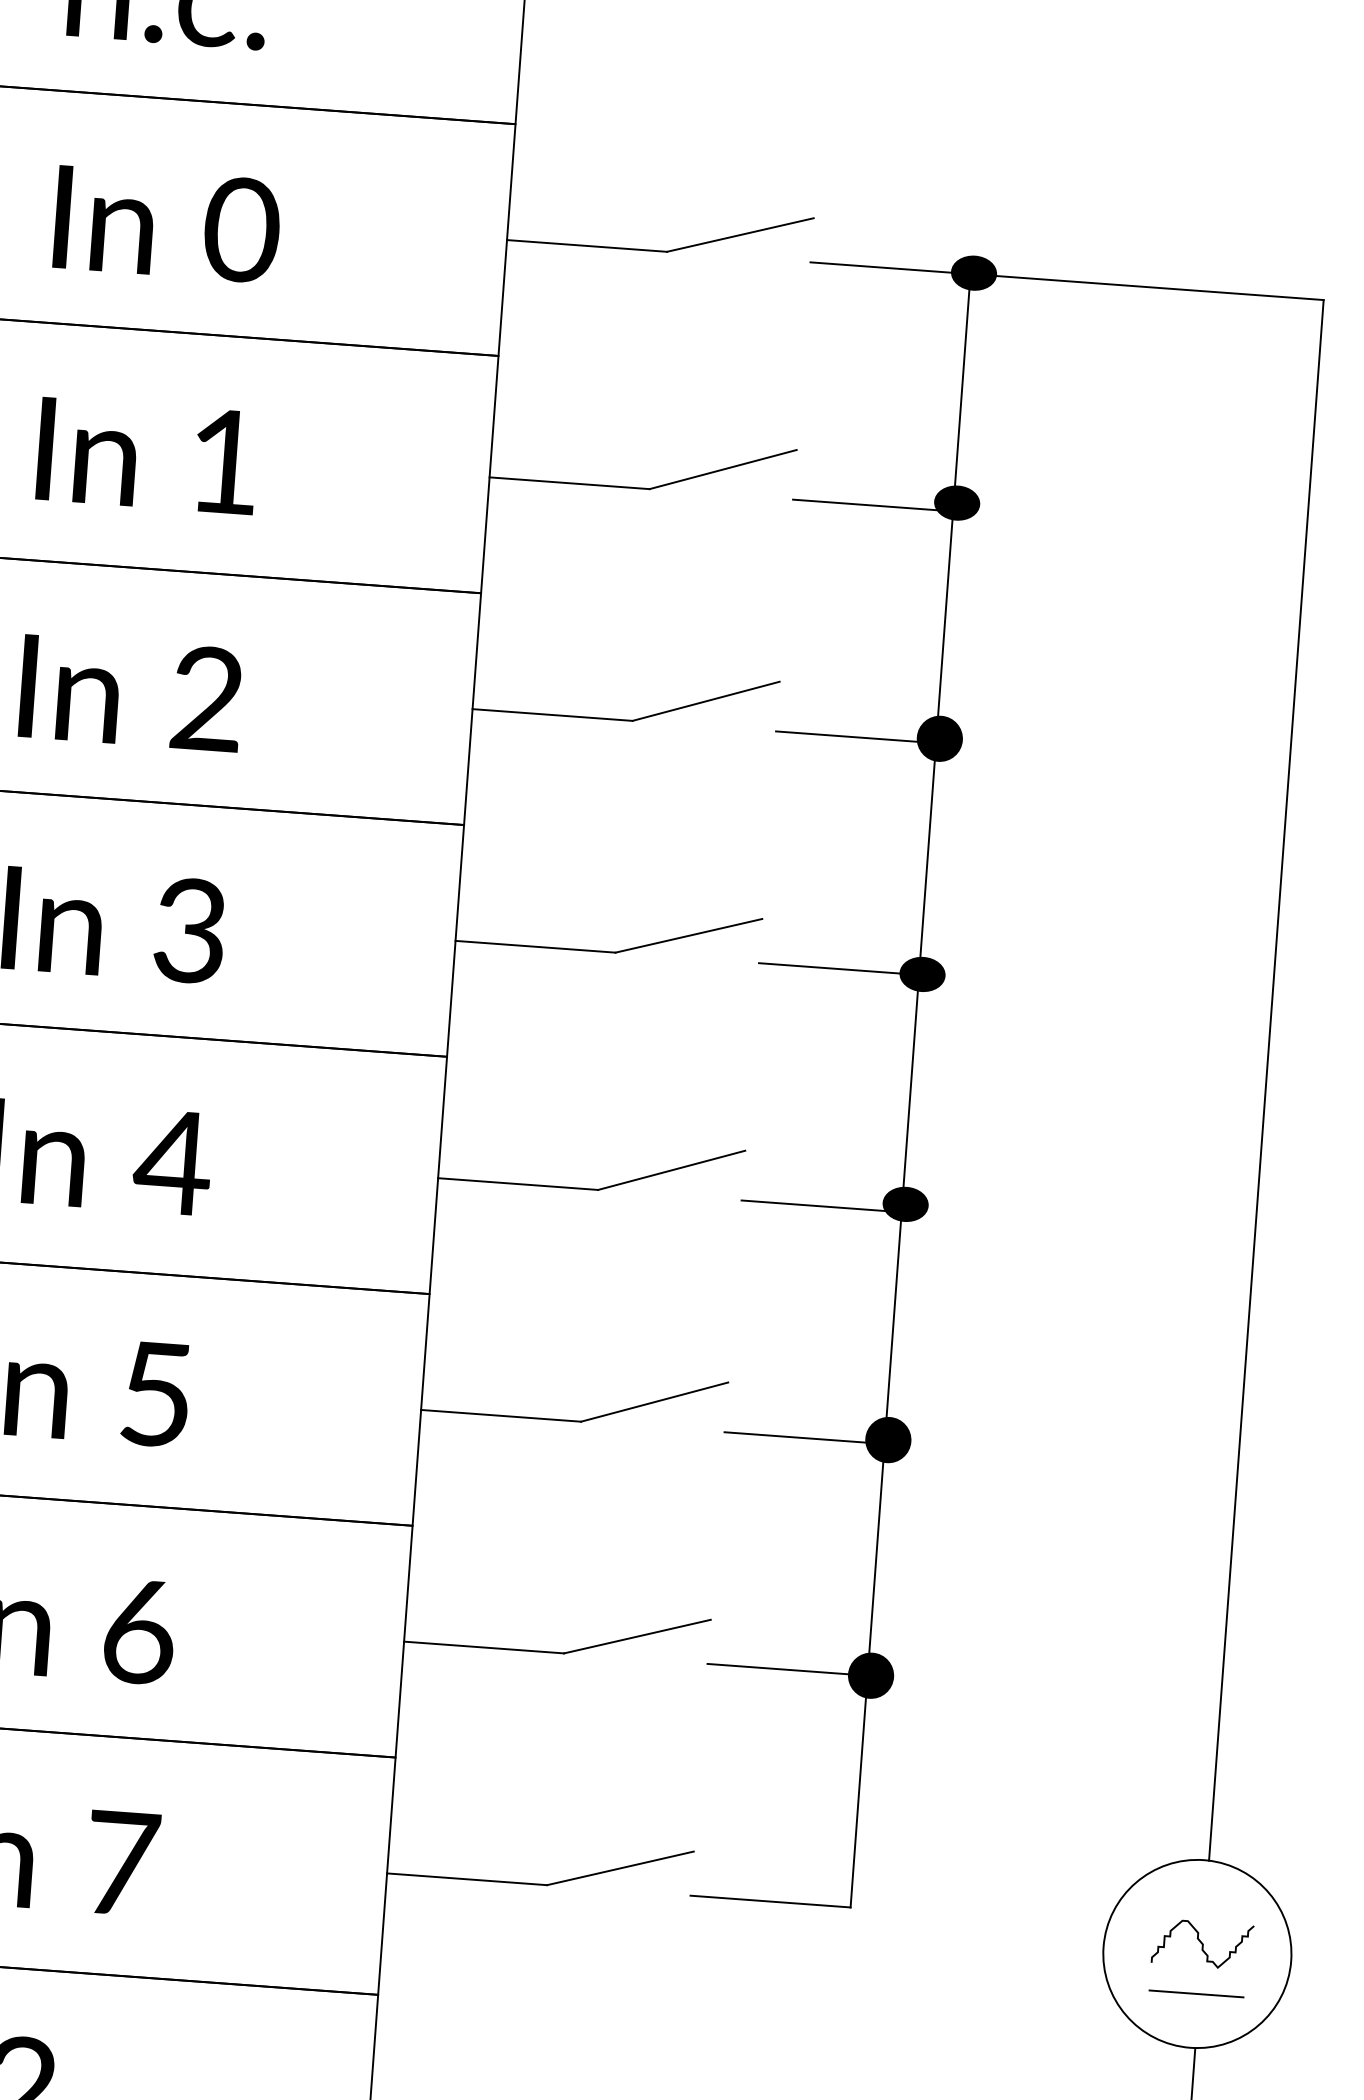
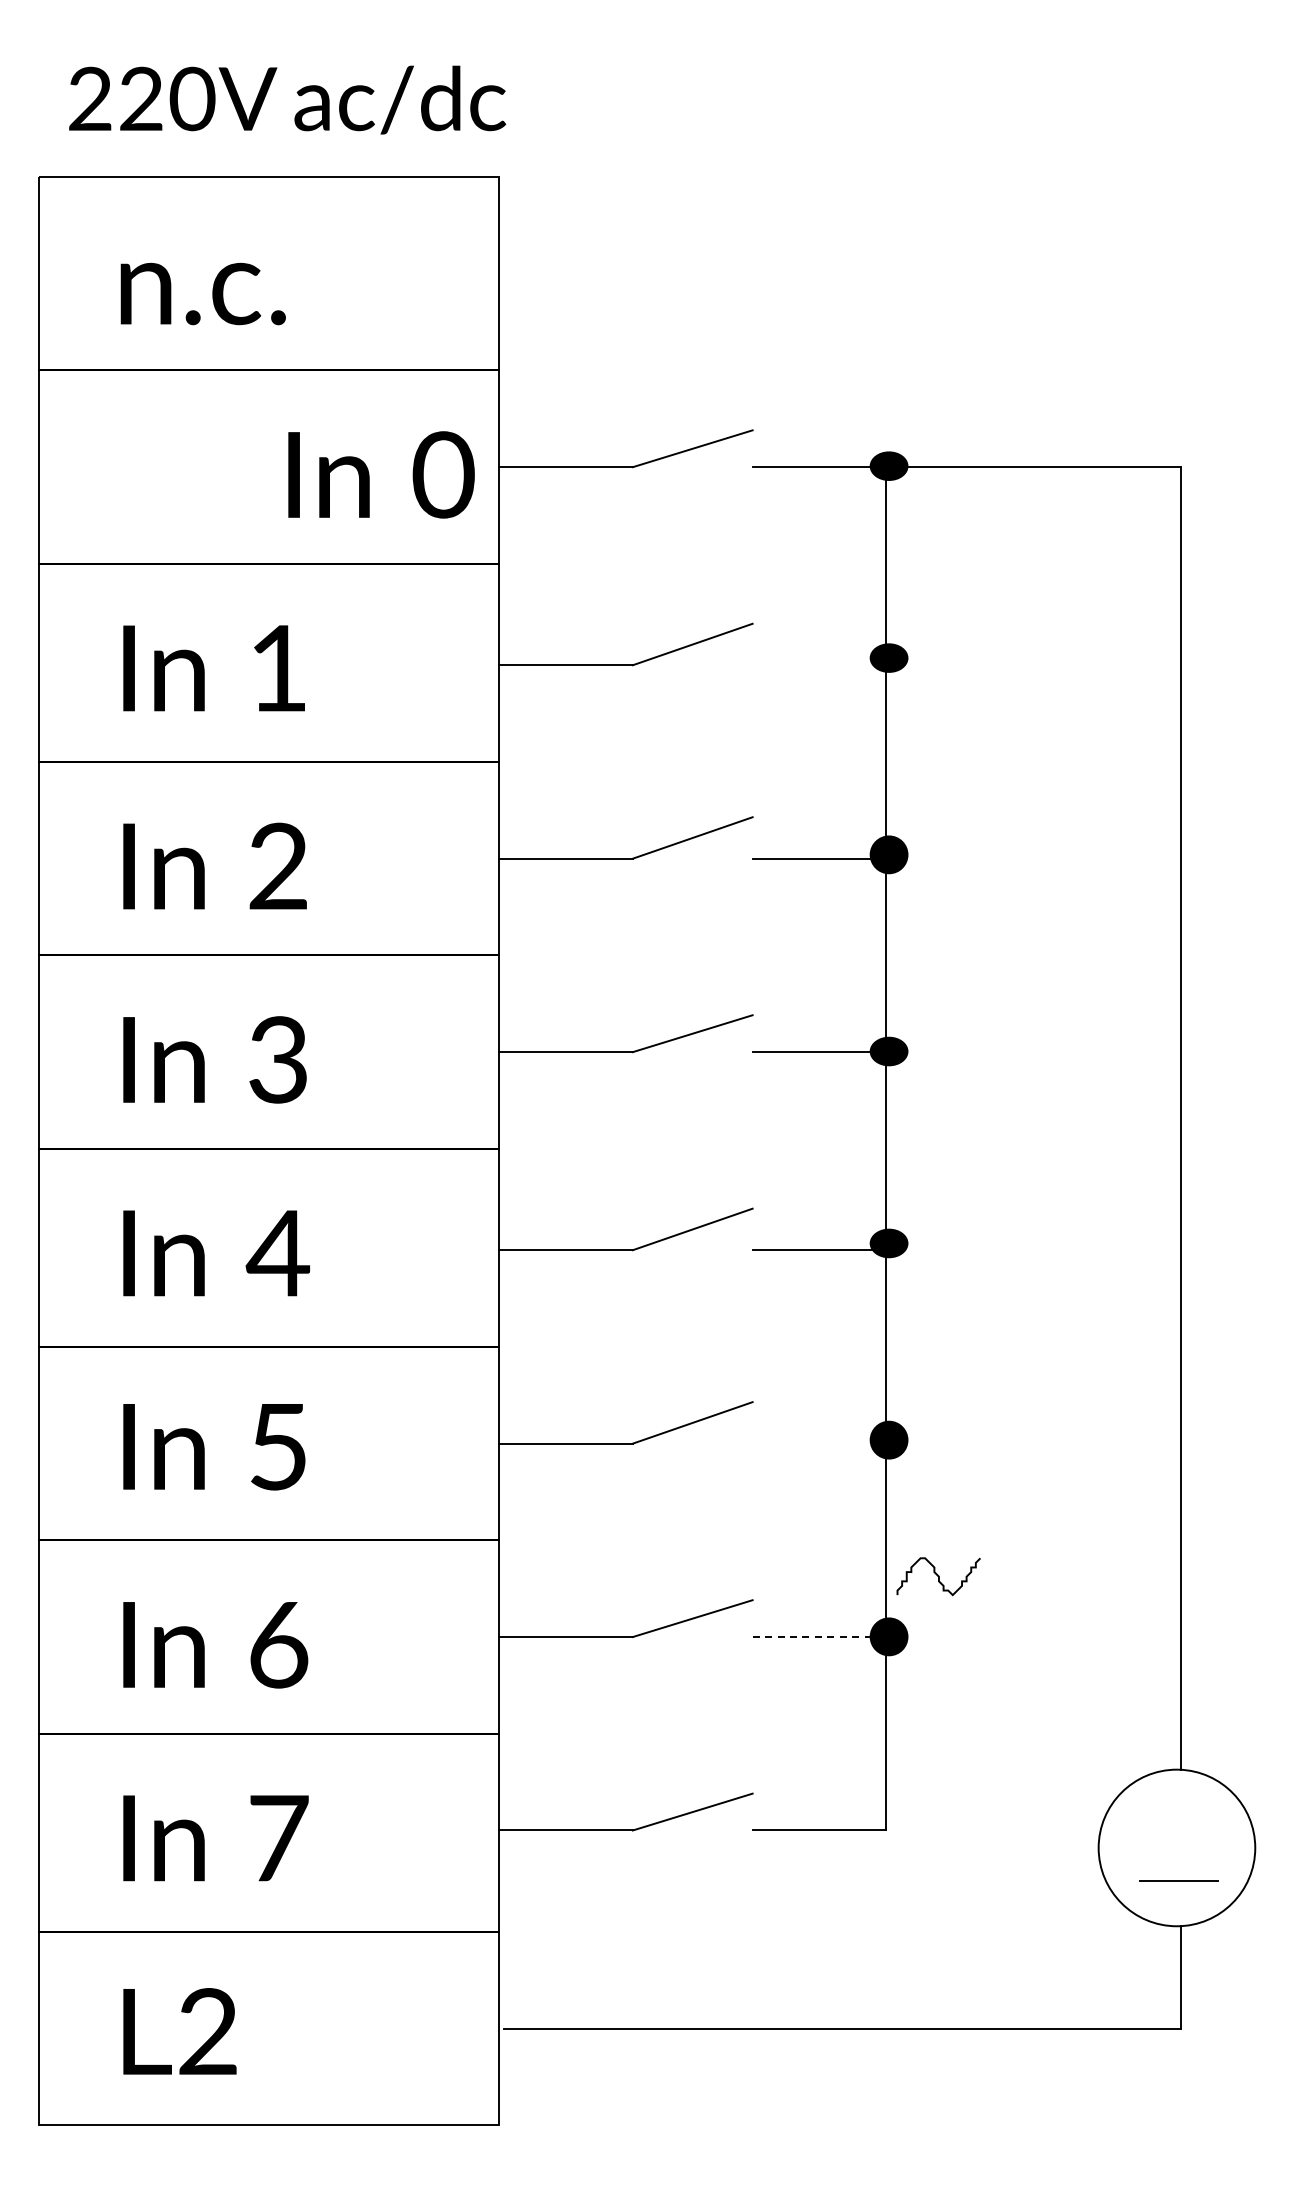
text: (167, 223) -> (381, 474), moved
line: (873, 505) -> (819, 665), removed
line: (804, 1437) -> (819, 1443), removed
line: (787, 1670) -> (819, 1637), solid -> dashed
curve: (1202, 1944) -> (938, 1576), moved

